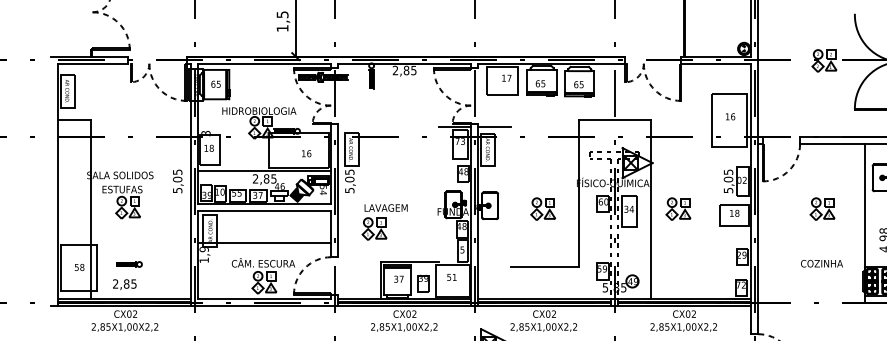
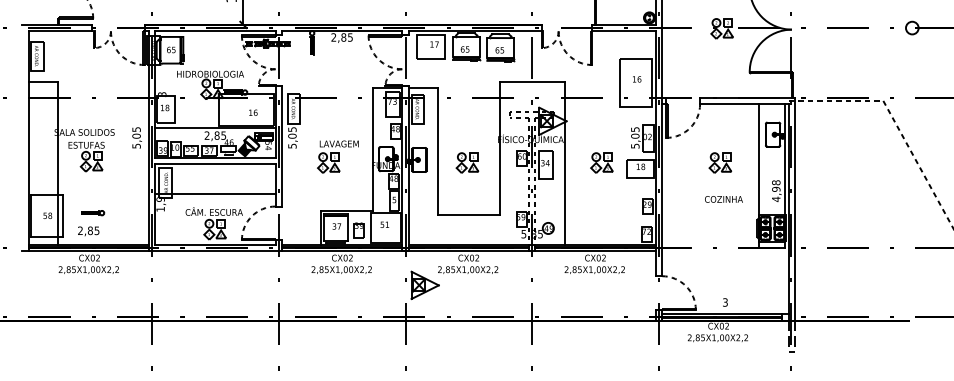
line: (438, 194) -> (372, 149), added
line: (511, 196) -> (438, 151), added
part: (677, 208) -> (601, 162), moved
part: (384, 221) -> (337, 156), moved
text: (821, 263) -> (723, 199), moved

